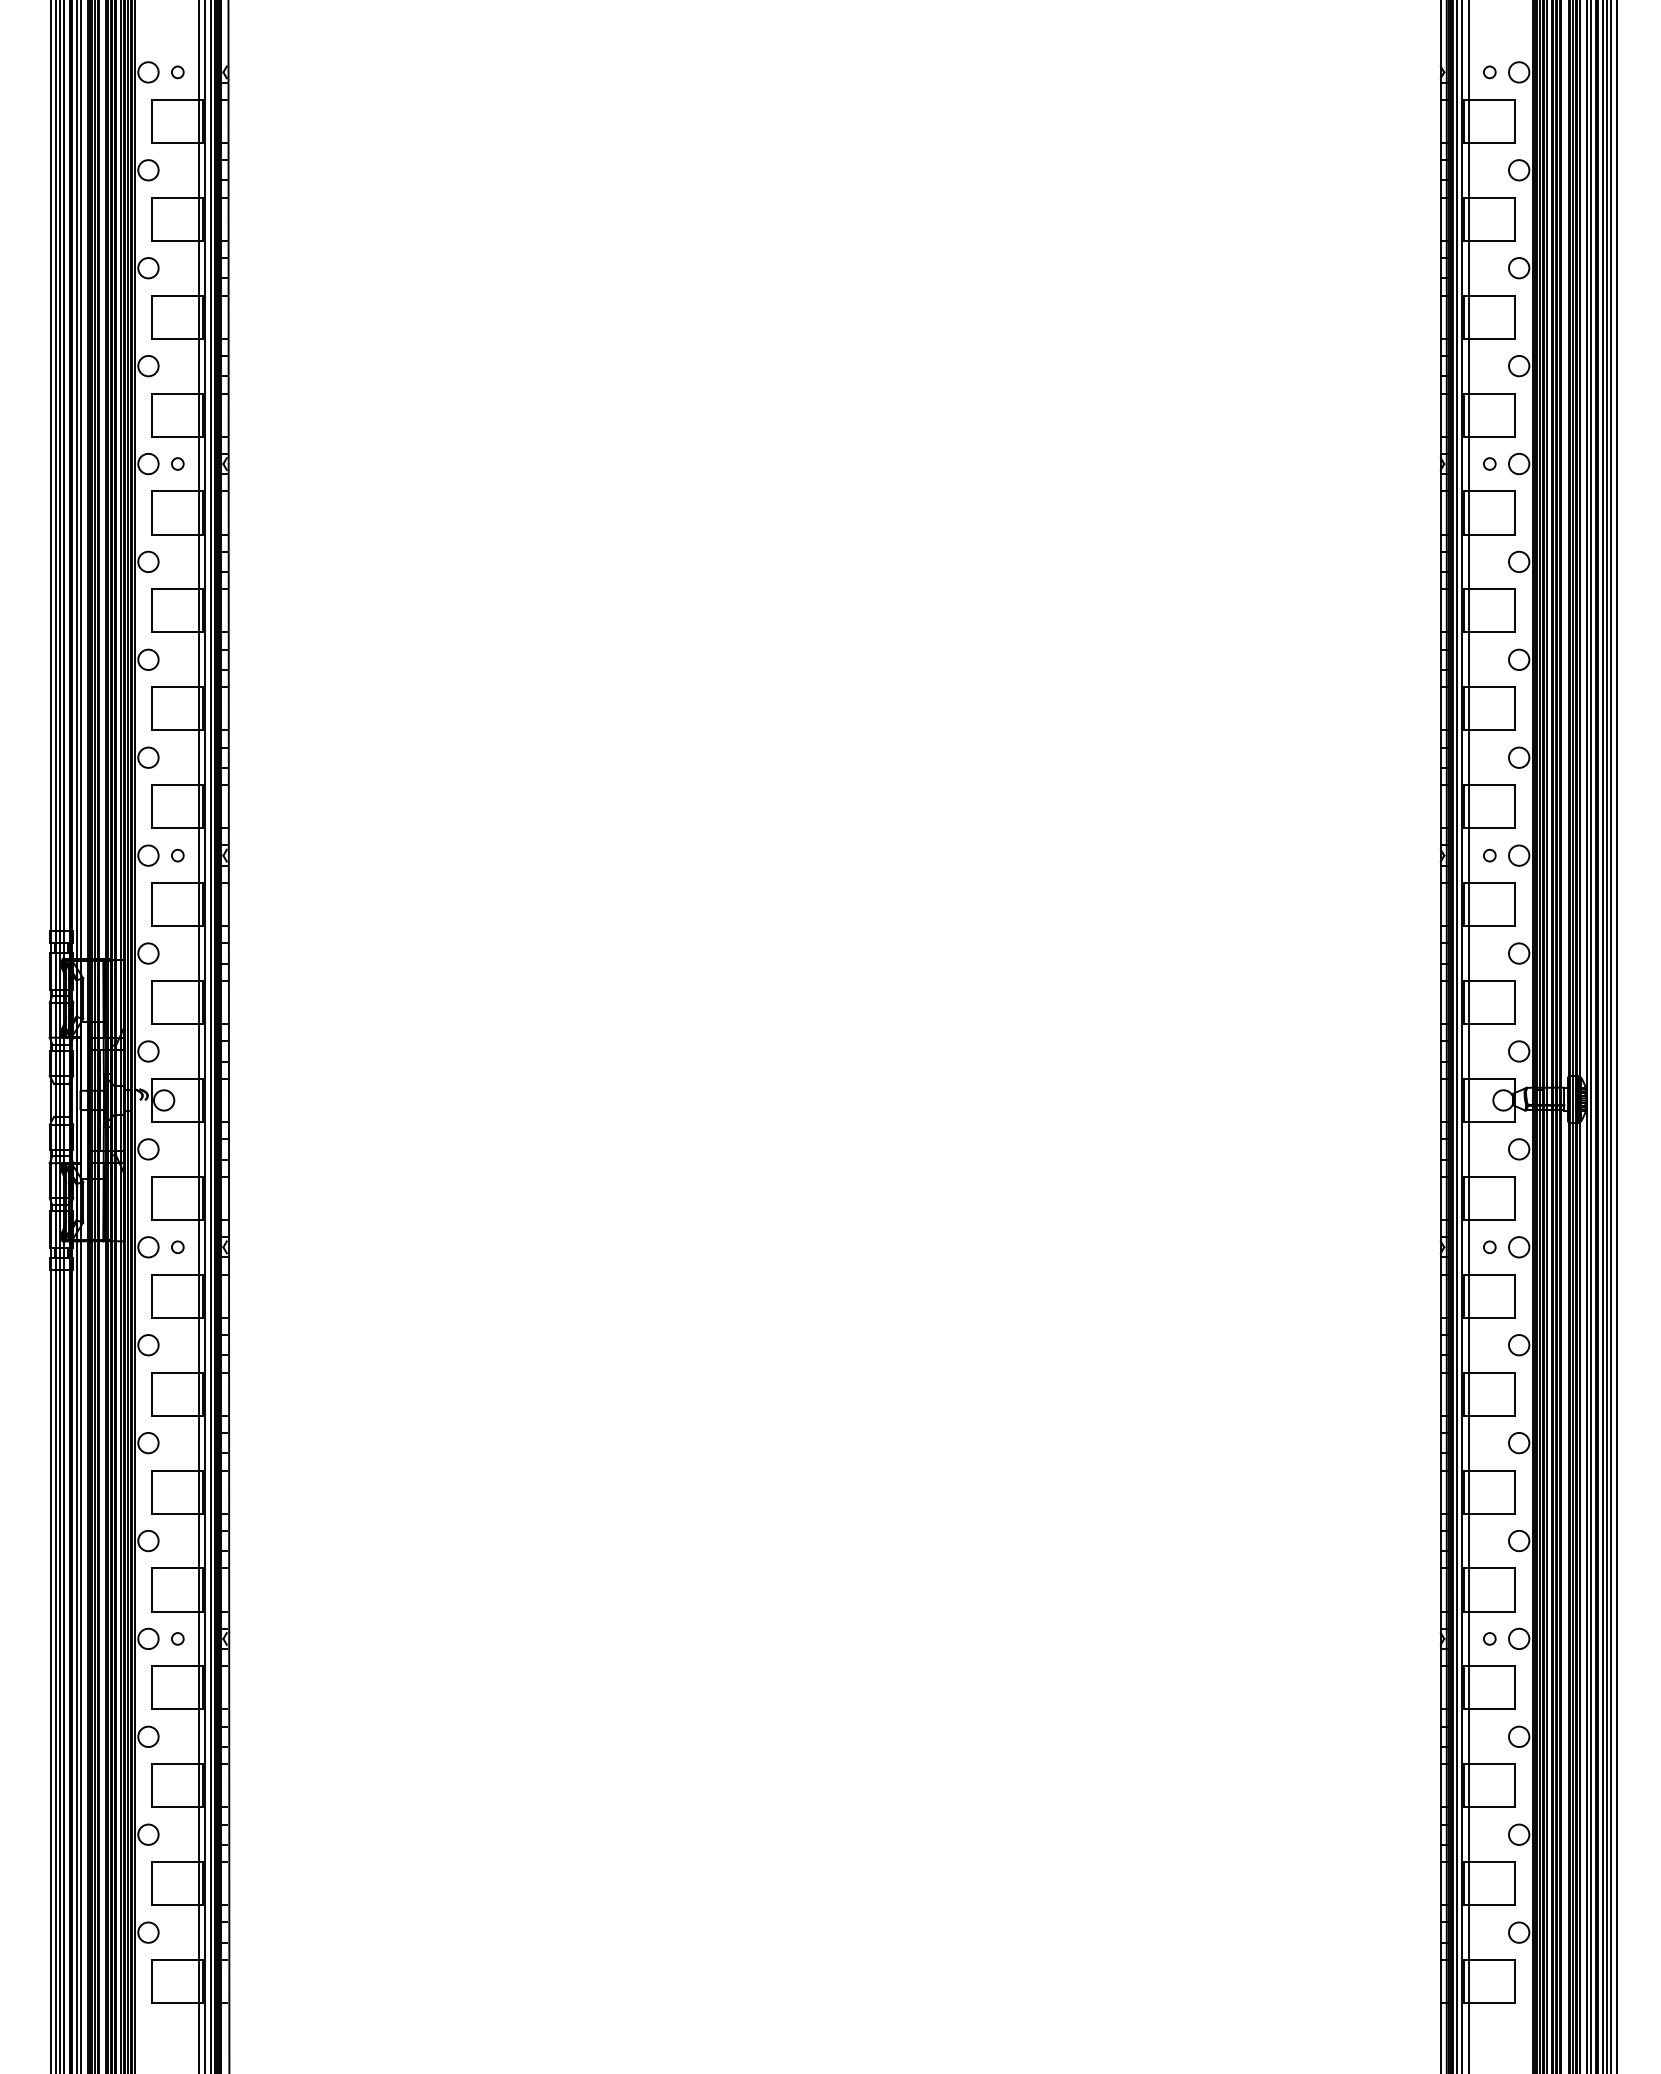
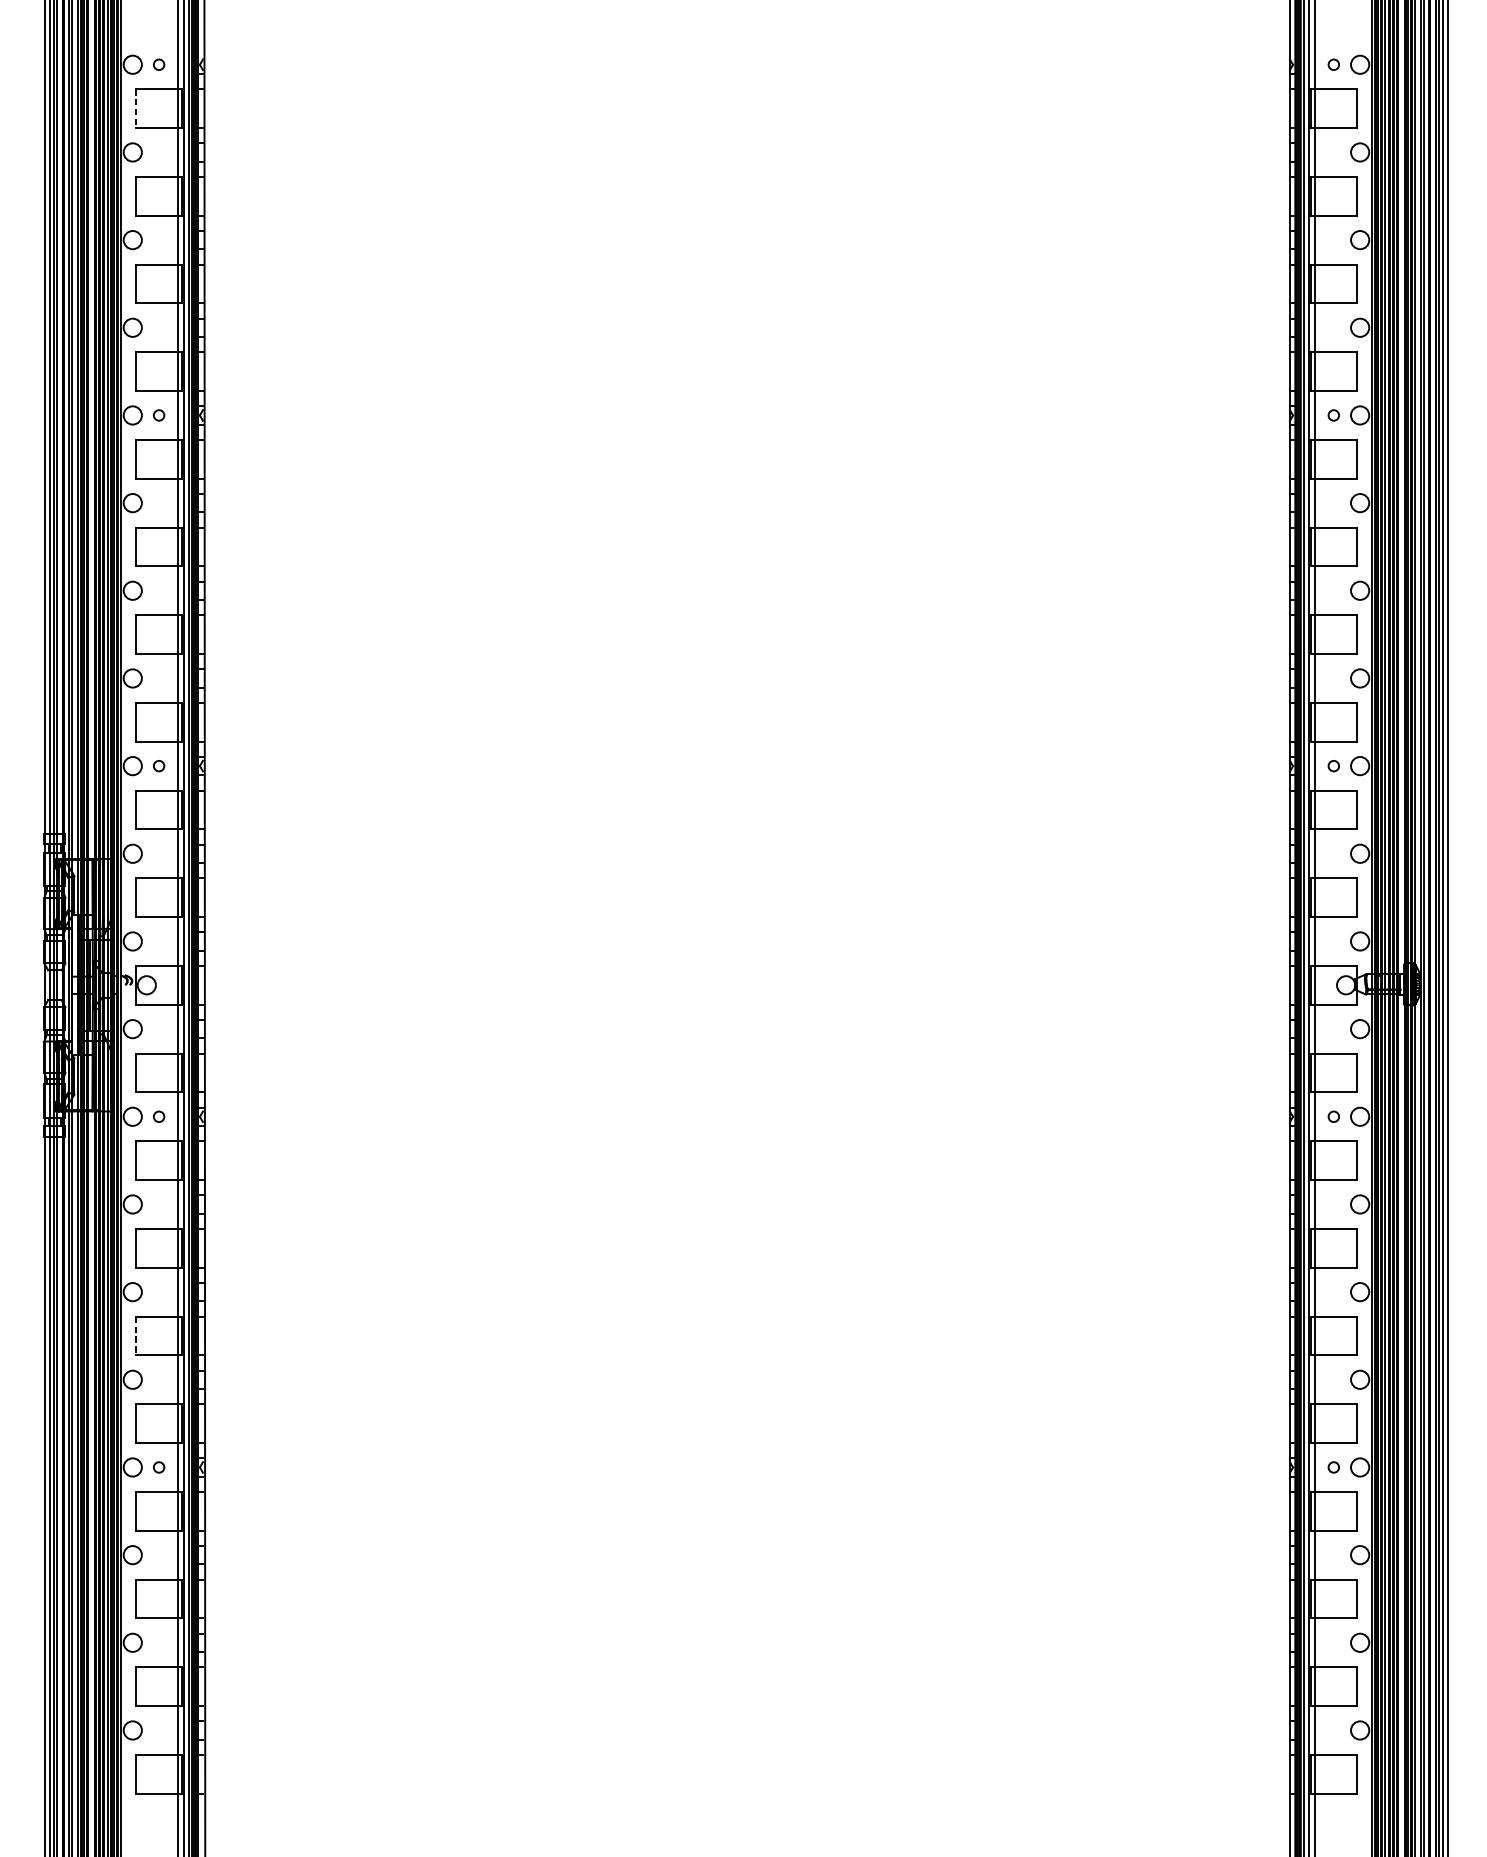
line: (152, 121) -> (136, 108), solid -> dashed
line: (152, 1492) -> (136, 1336), solid -> dashed

